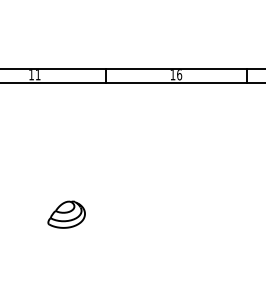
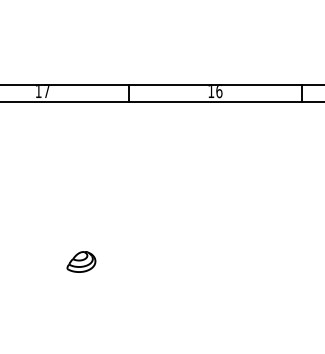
text: (37, 75) -> (45, 92), 11 -> 17
part: (66, 214) -> (81, 261), size x0.62

